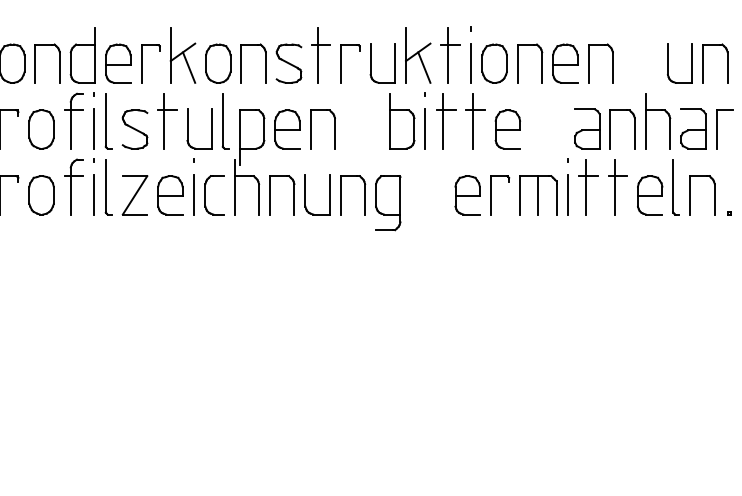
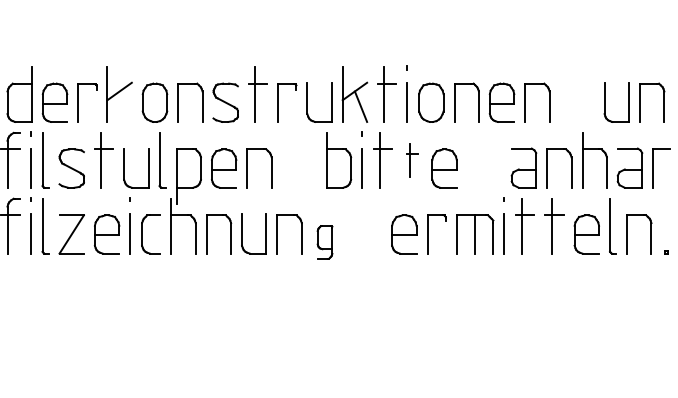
line: (188, 67) -> (125, 106), removed
part: (475, 121) -> (412, 160), size x0.6
part: (388, 203) -> (325, 242), size x0.6

